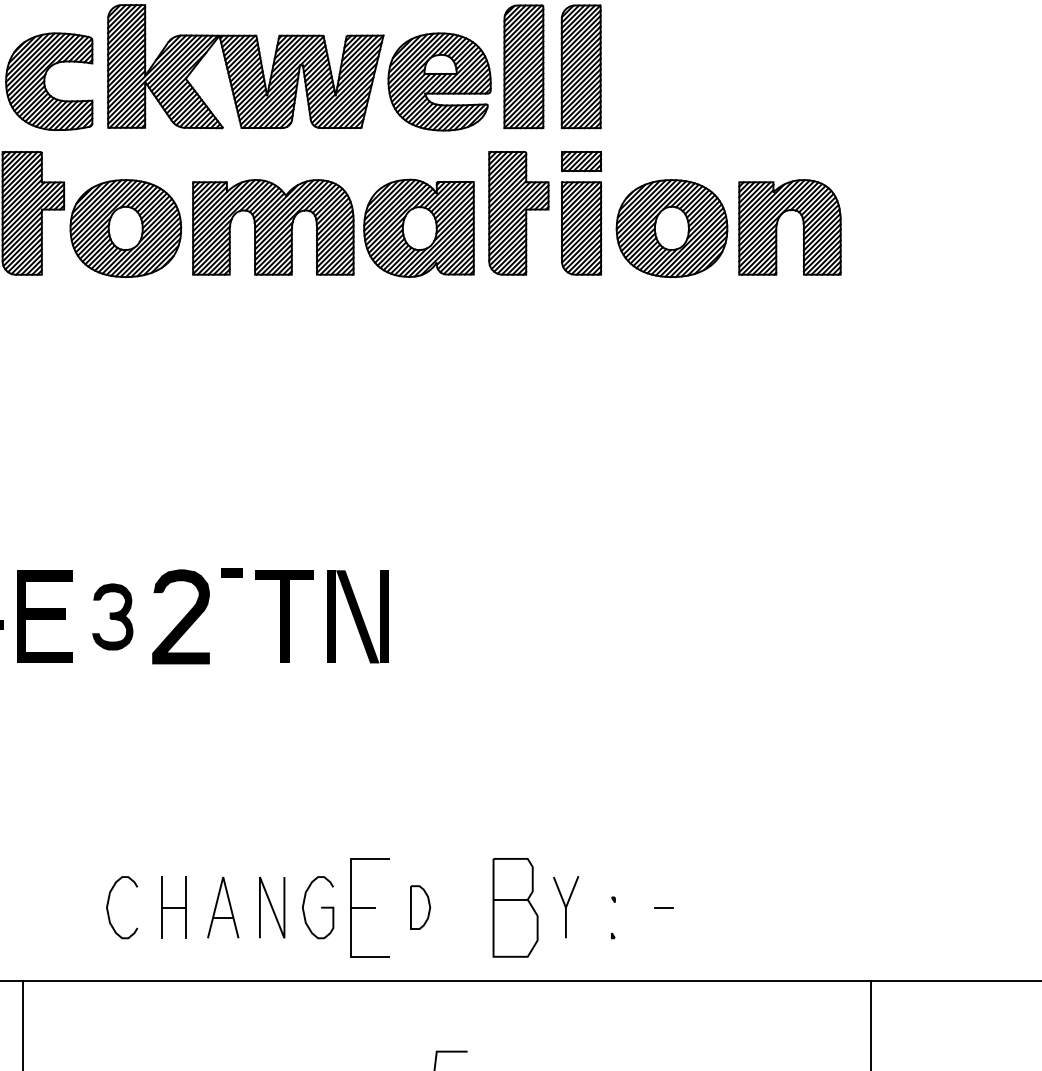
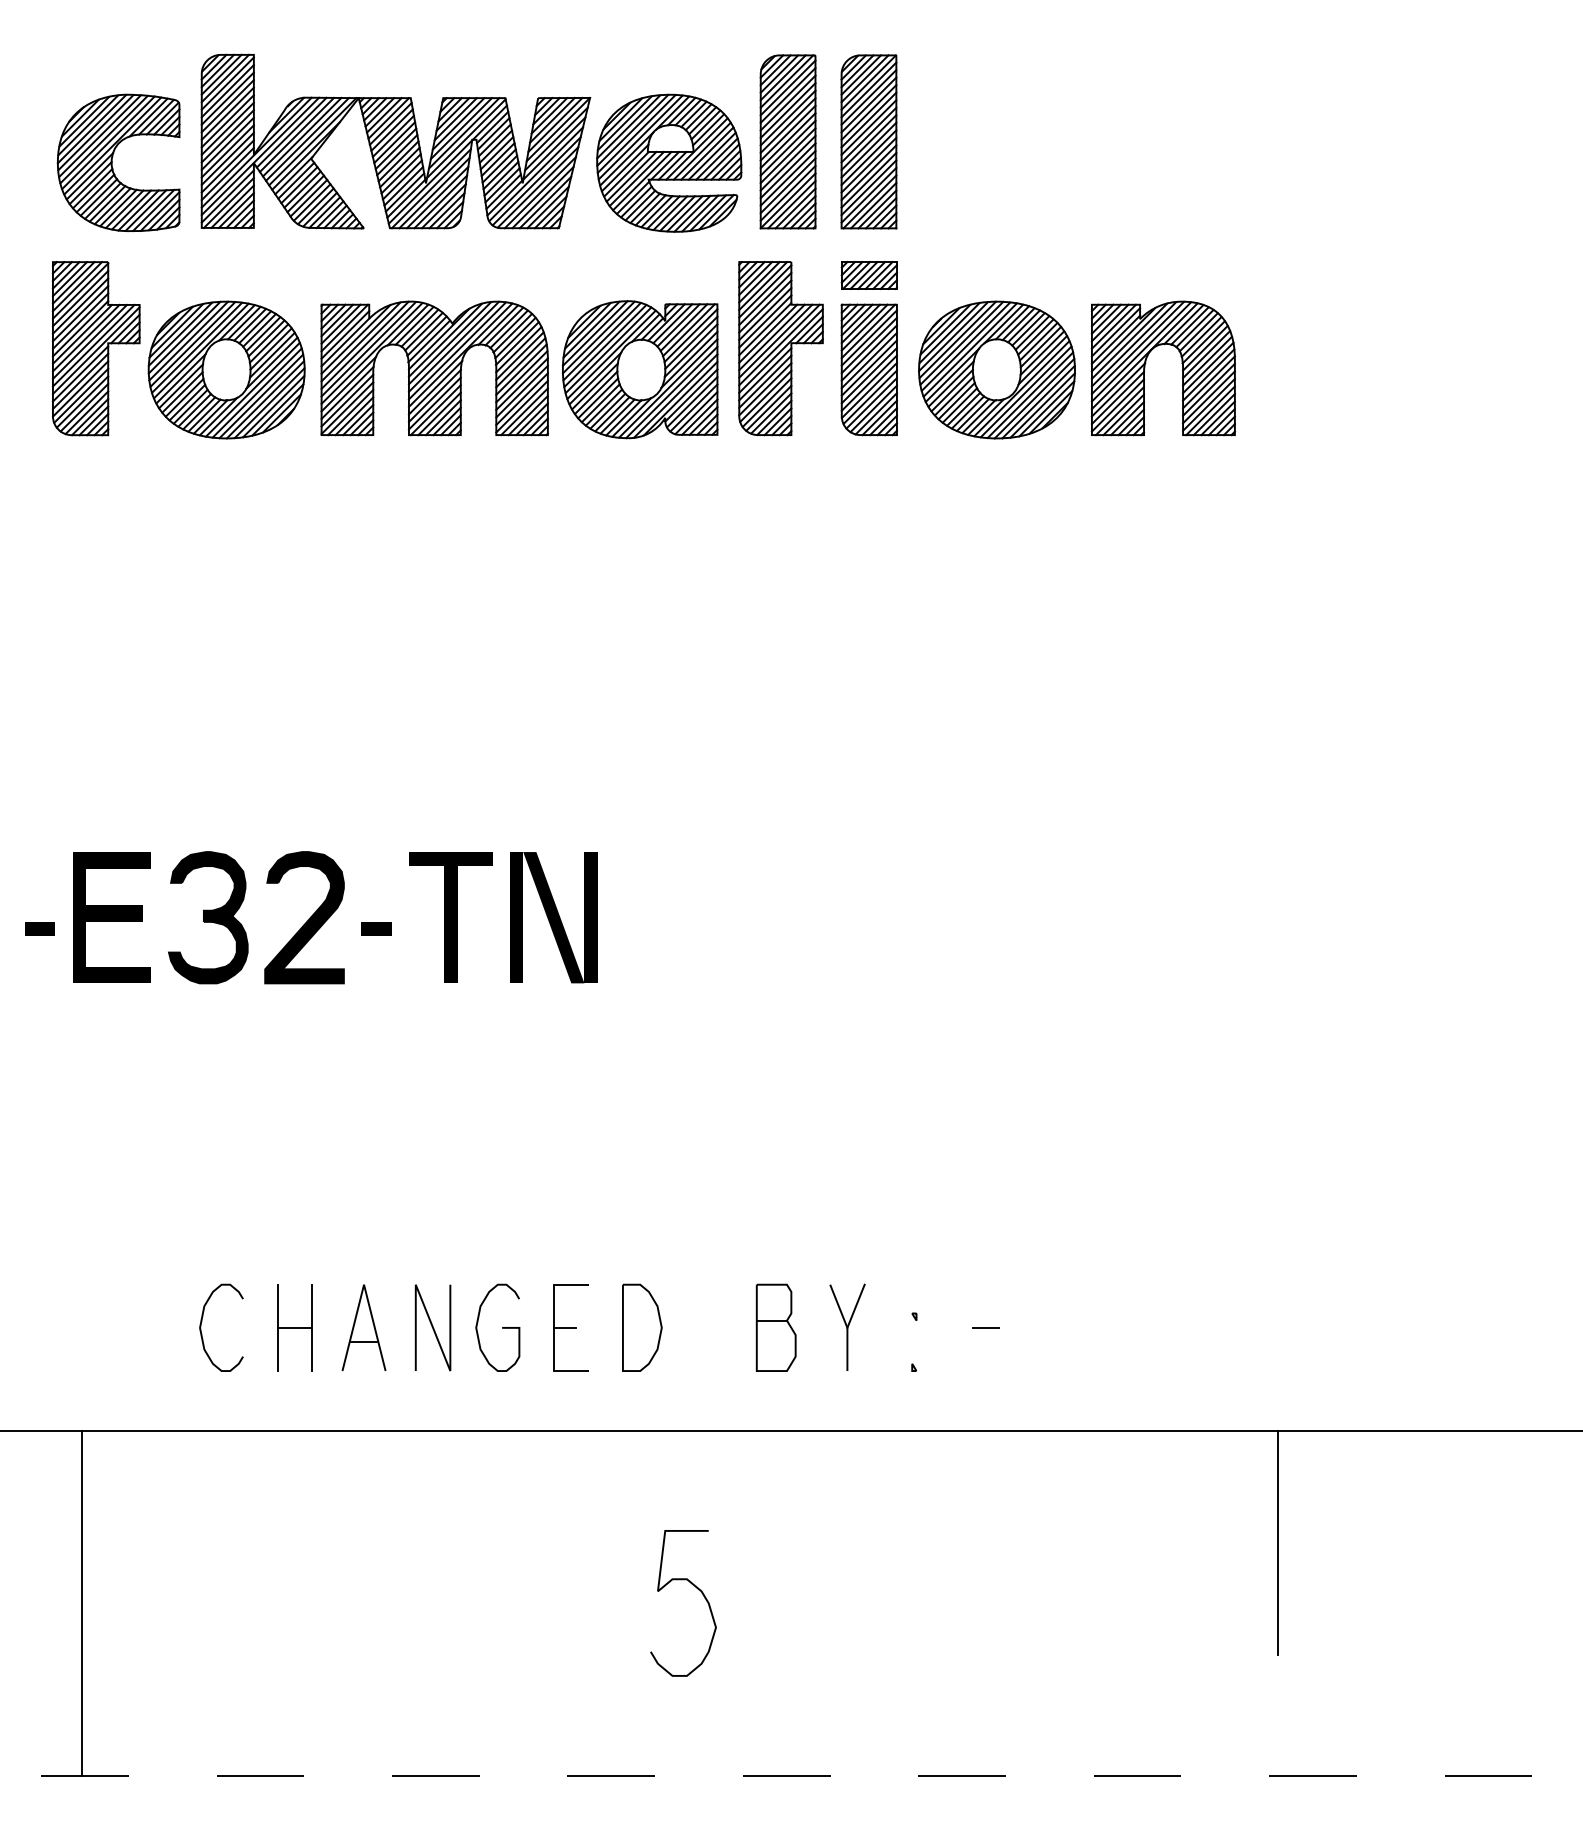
part: (232, 572) -> (376, 928), moved
part: (112, 616) -> (208, 917), size x1.43
part: (369, 907) -> (570, 1327), size x0.62
part: (420, 907) -> (642, 1327), size x1.43
part: (514, 907) -> (775, 1327), size x0.62

